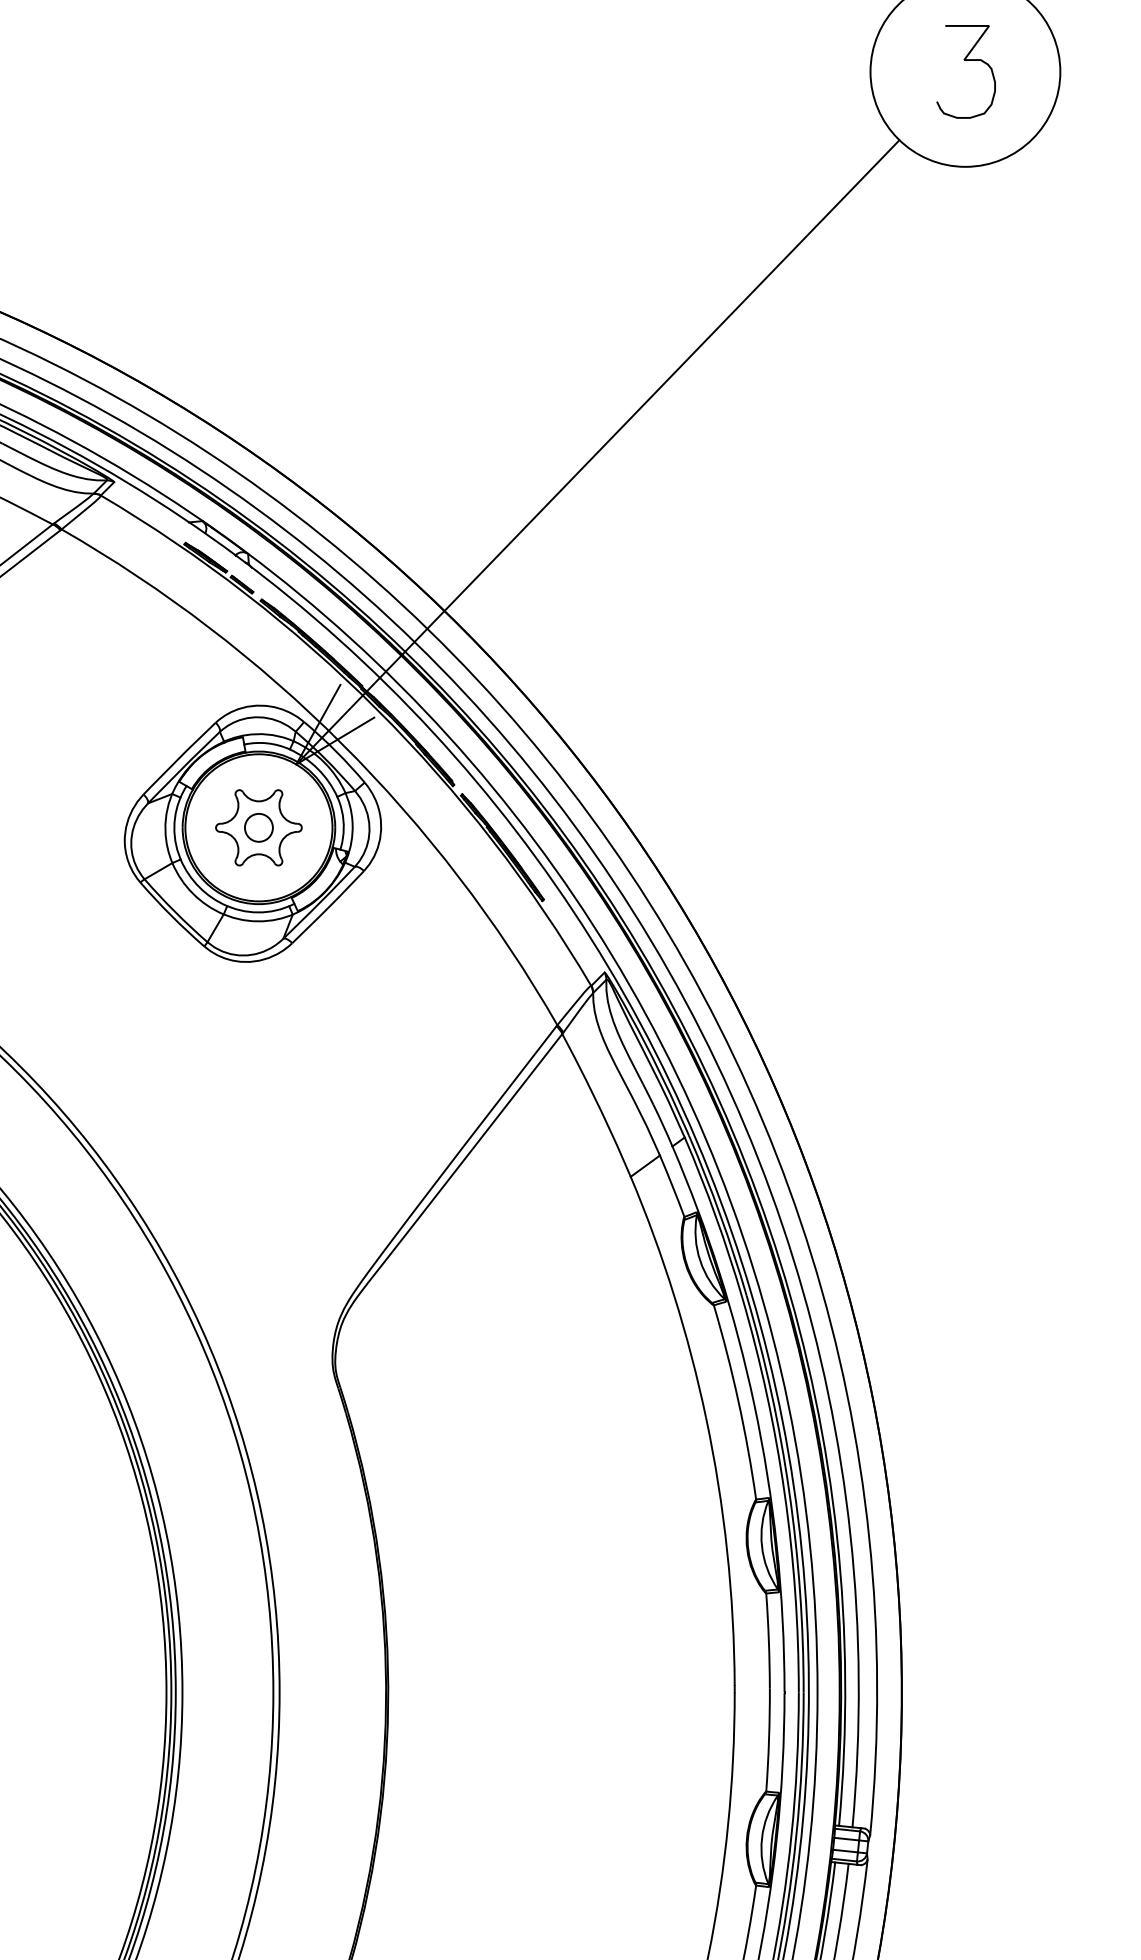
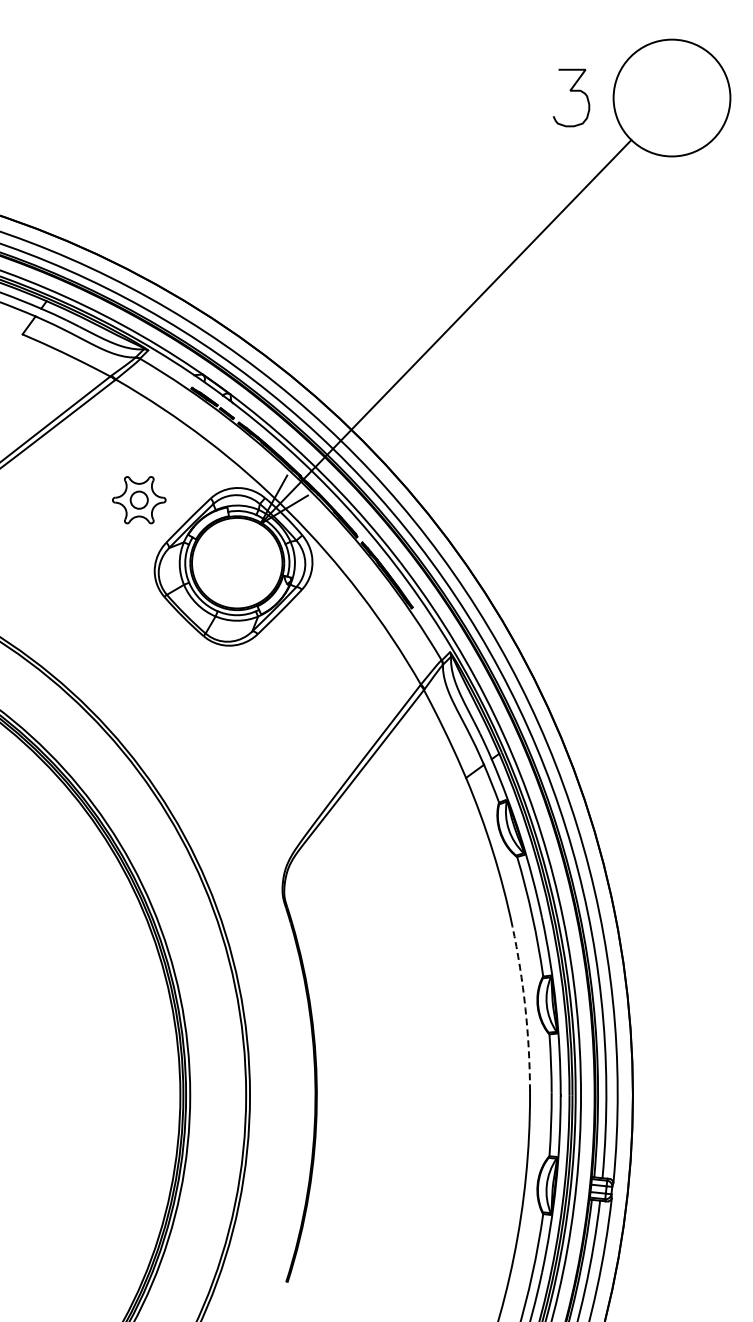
curve: (966, 61) -> (571, 91), moved
part: (259, 828) -> (139, 500), moved
arc: (727, 1551) -> (525, 1008), solid -> dashed

